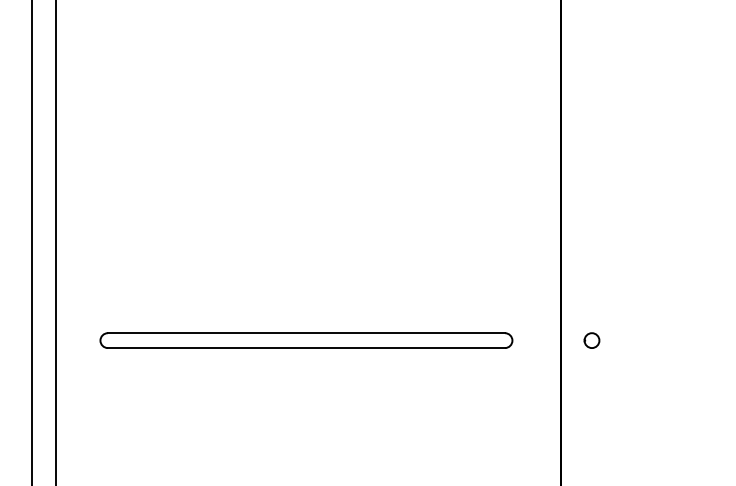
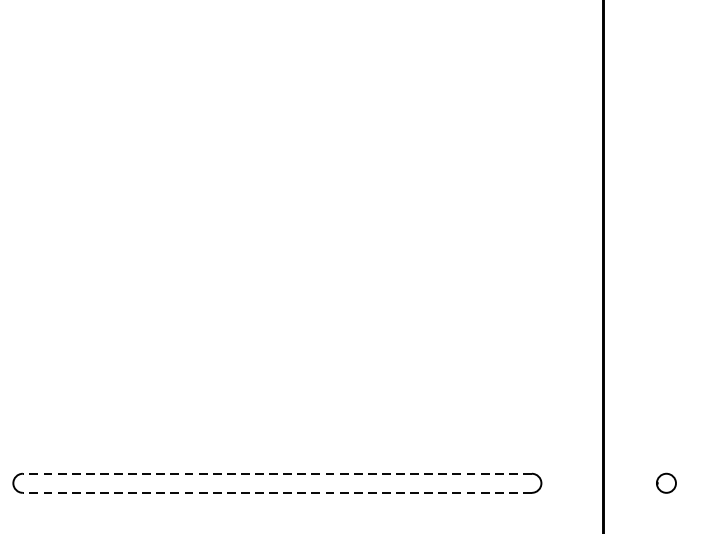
line: (306, 333) -> (277, 474), solid -> dashed
part: (591, 340) -> (665, 483), moved
line: (306, 348) -> (277, 493), solid -> dashed

